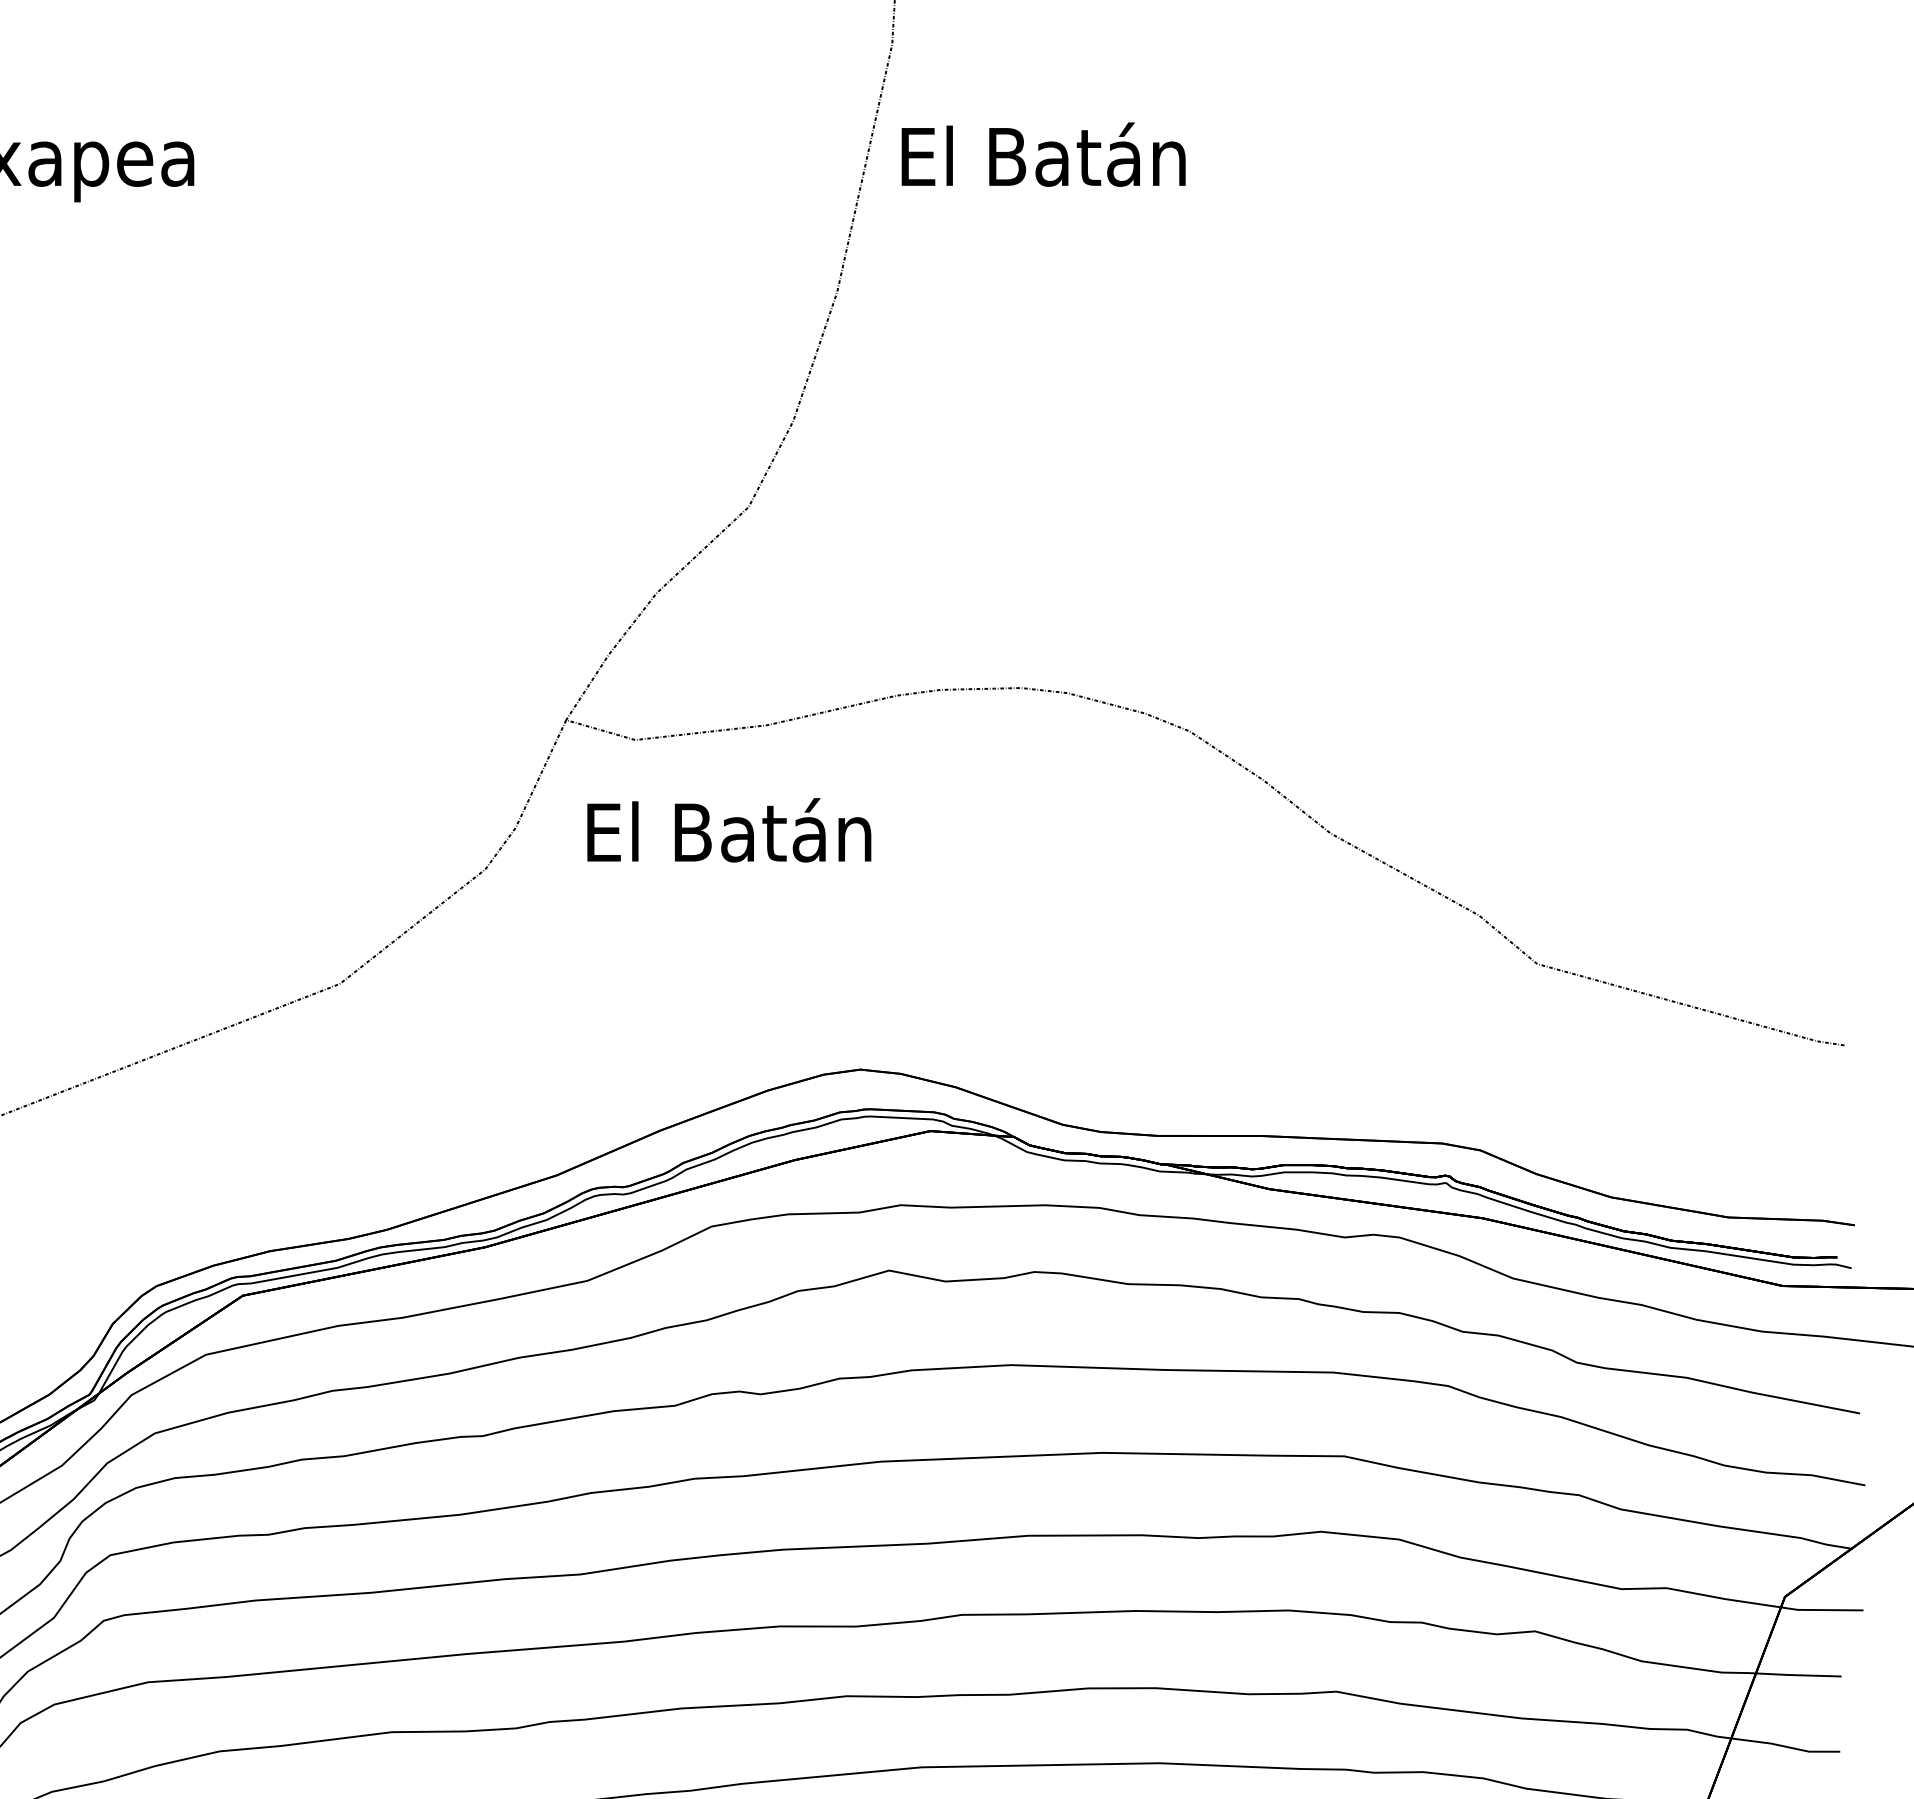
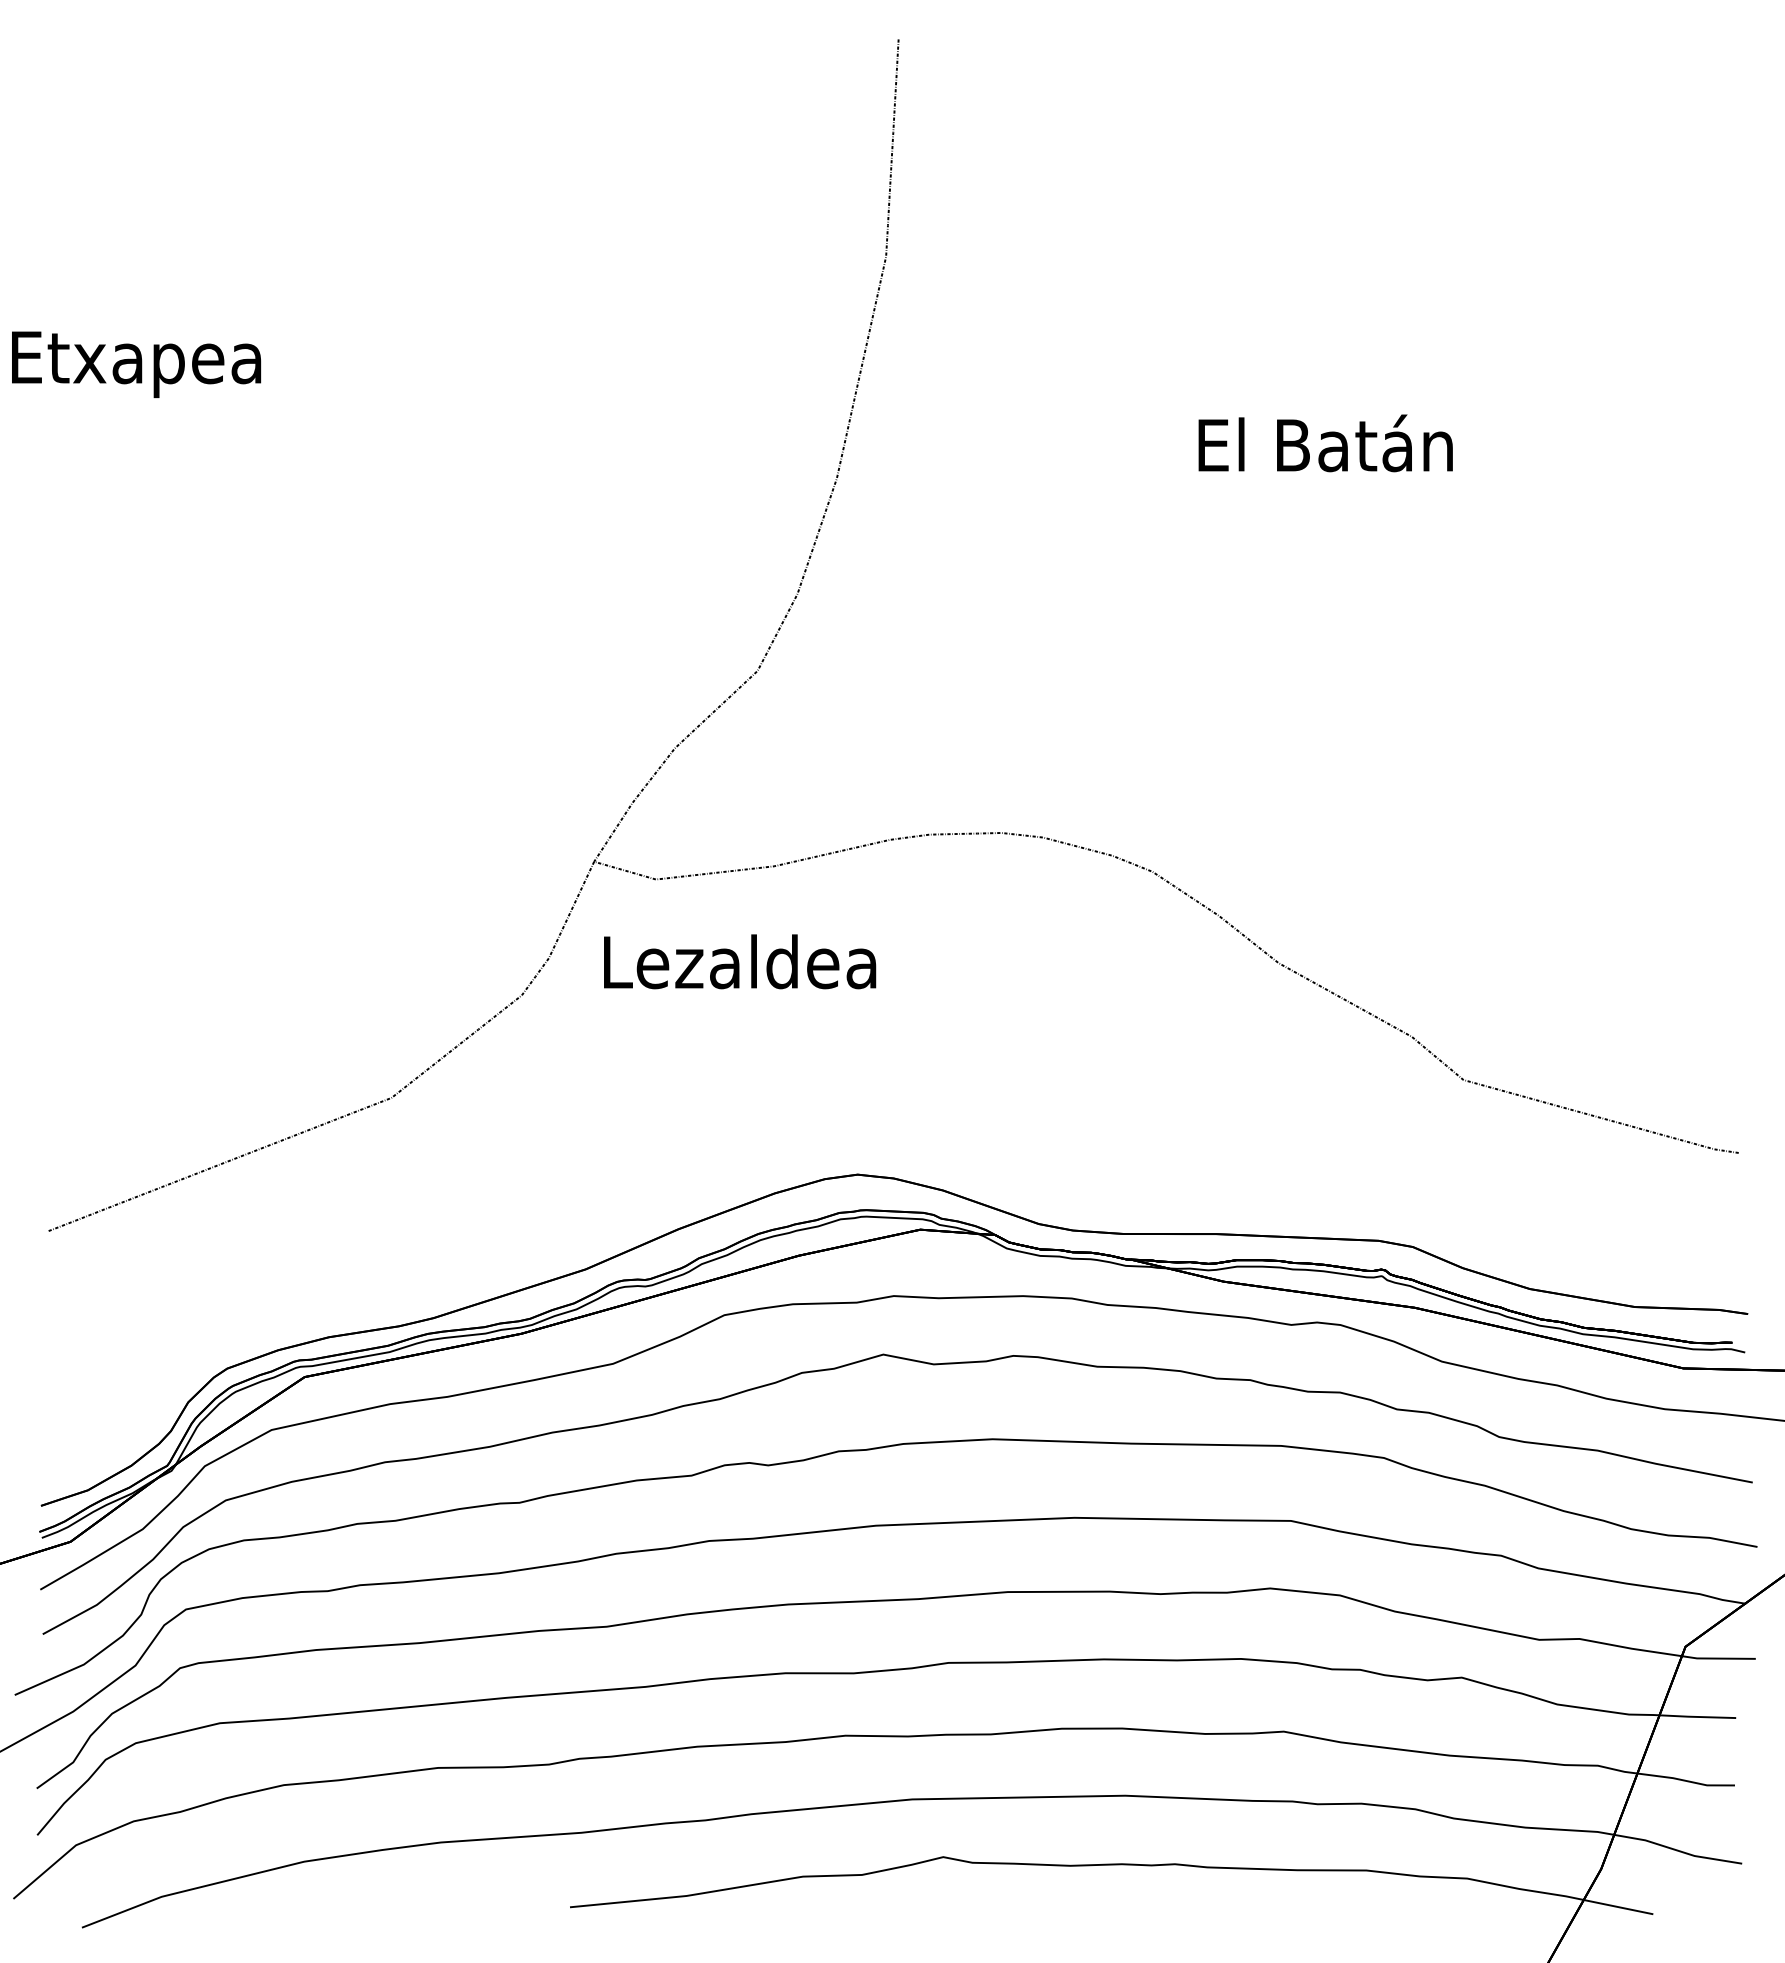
text: (1043, 154) -> (1325, 443), moved
text: (729, 830) -> (740, 960), El Batán -> Lezaldea

